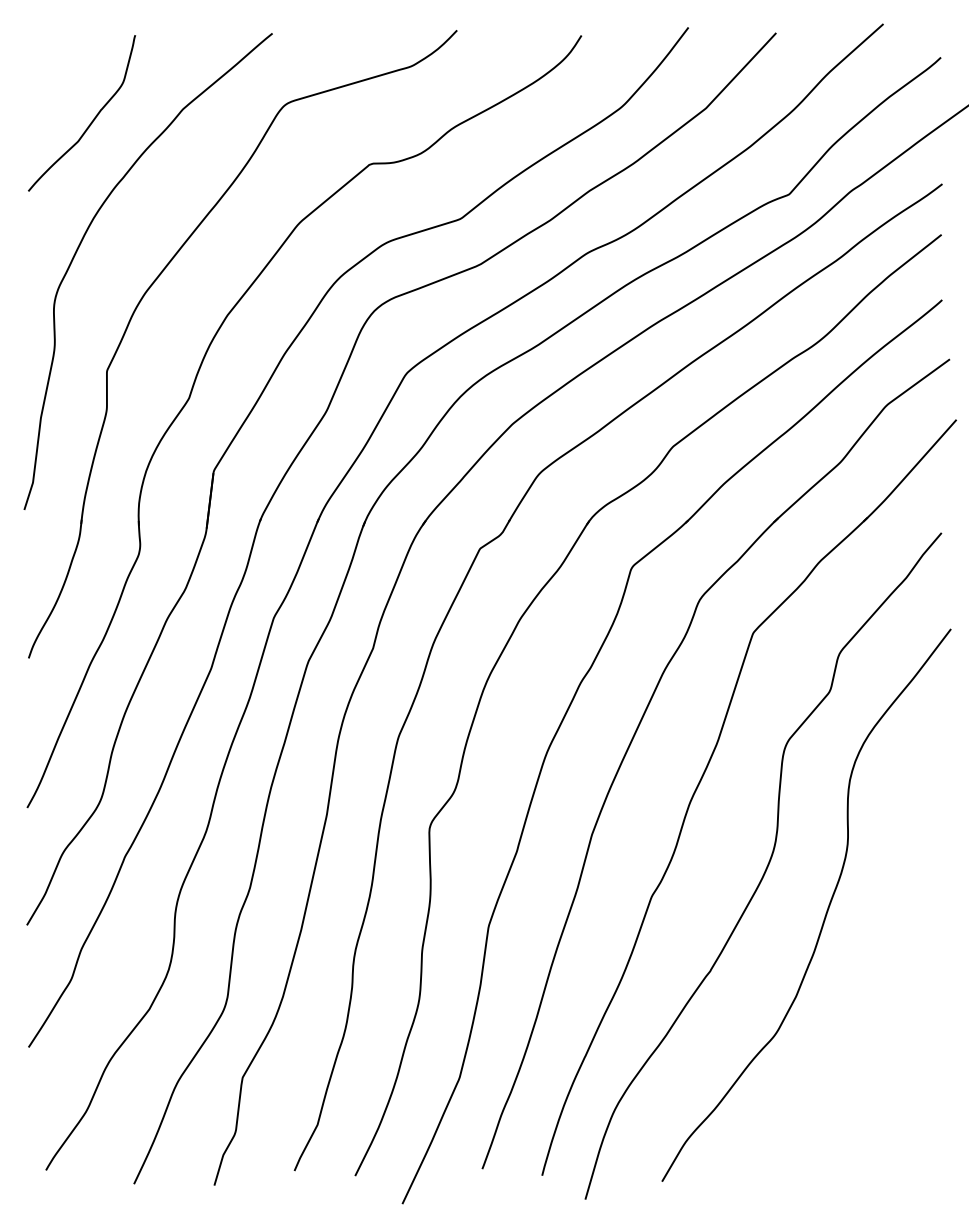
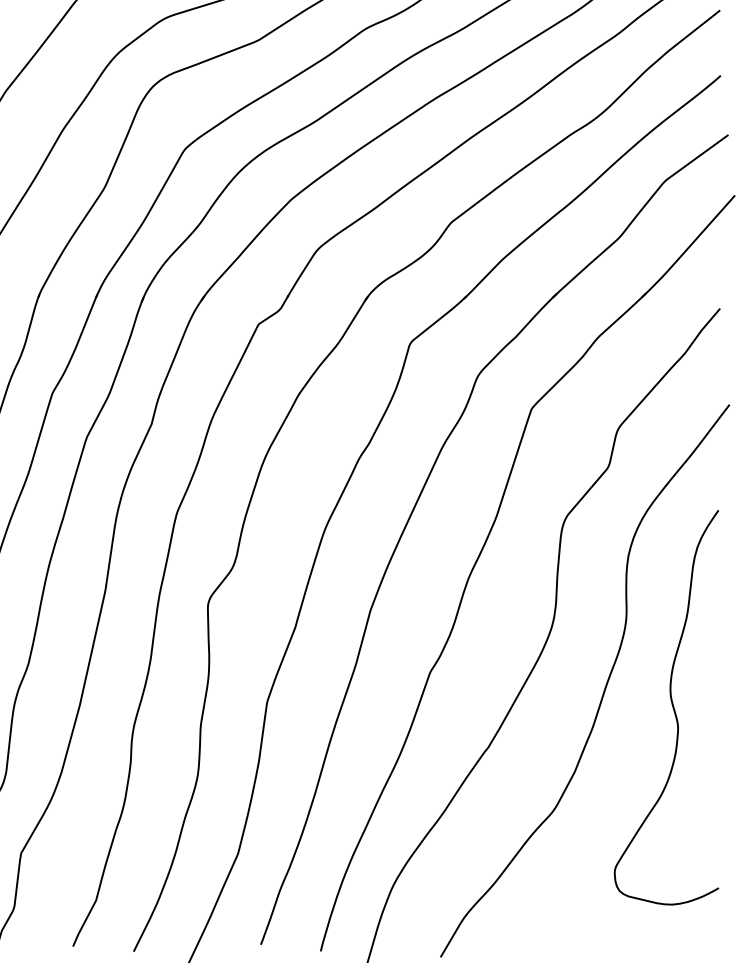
curve: (893, 930) -> (672, 706), added

